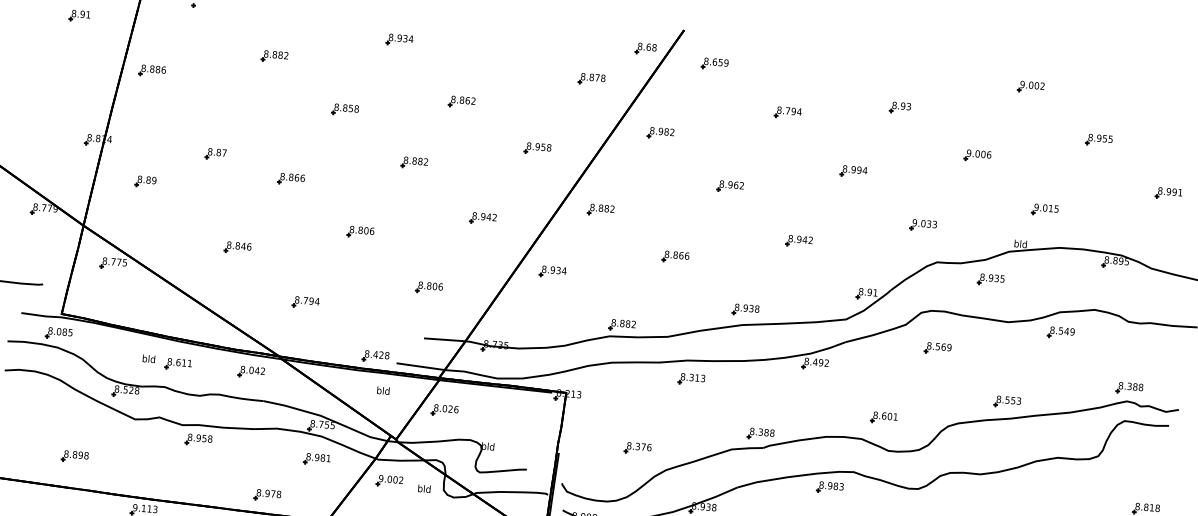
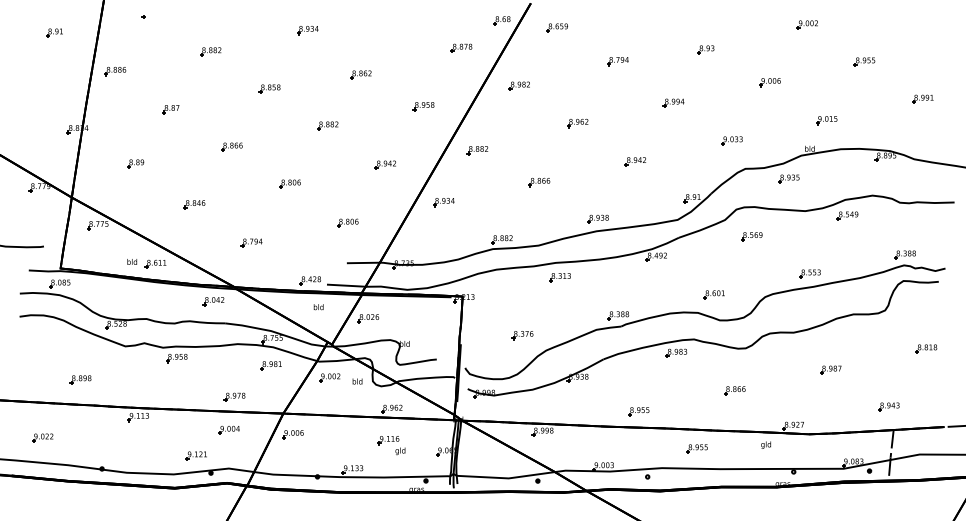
part: (215, 154) -> (170, 109), moved
part: (145, 181) -> (135, 163), moved
part: (166, 362) -> (146, 263), moved

